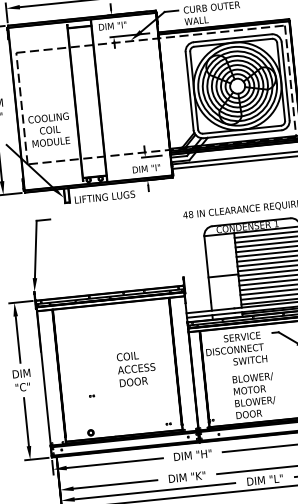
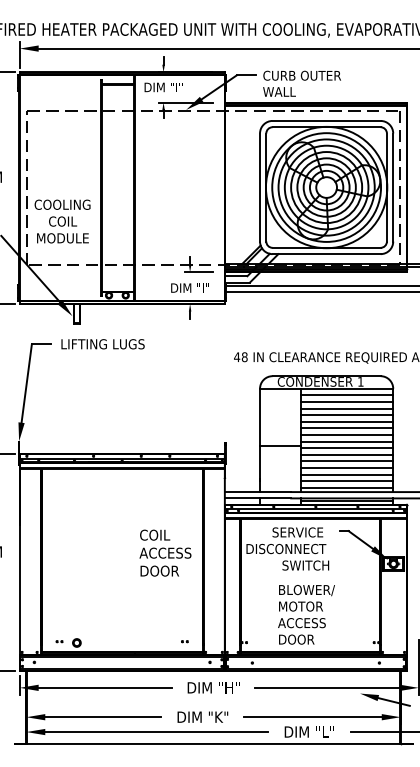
text: (104, 197) -> (102, 344), moved
text: (136, 368) -> (165, 552), moved
part: (92, 396) -> (59, 641), moved
text: (255, 402) -> (306, 623), BLOWER/ -> ACCESS

